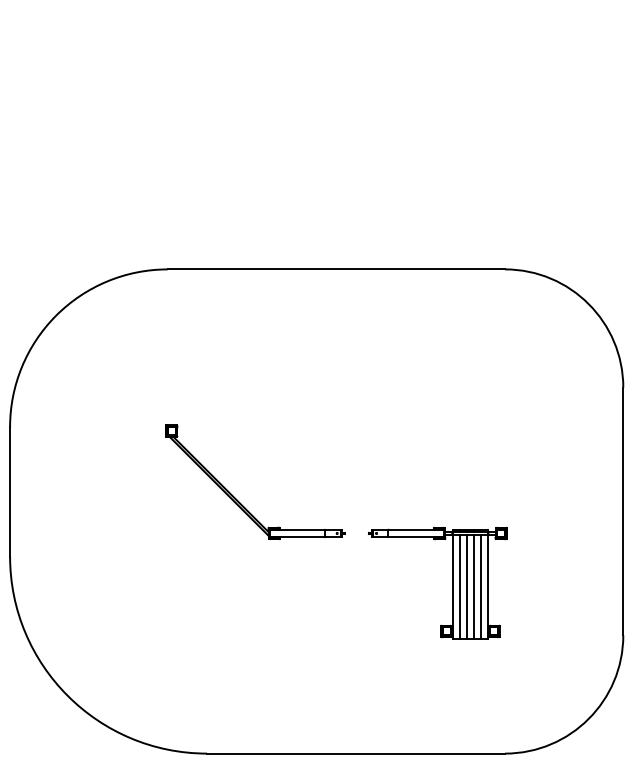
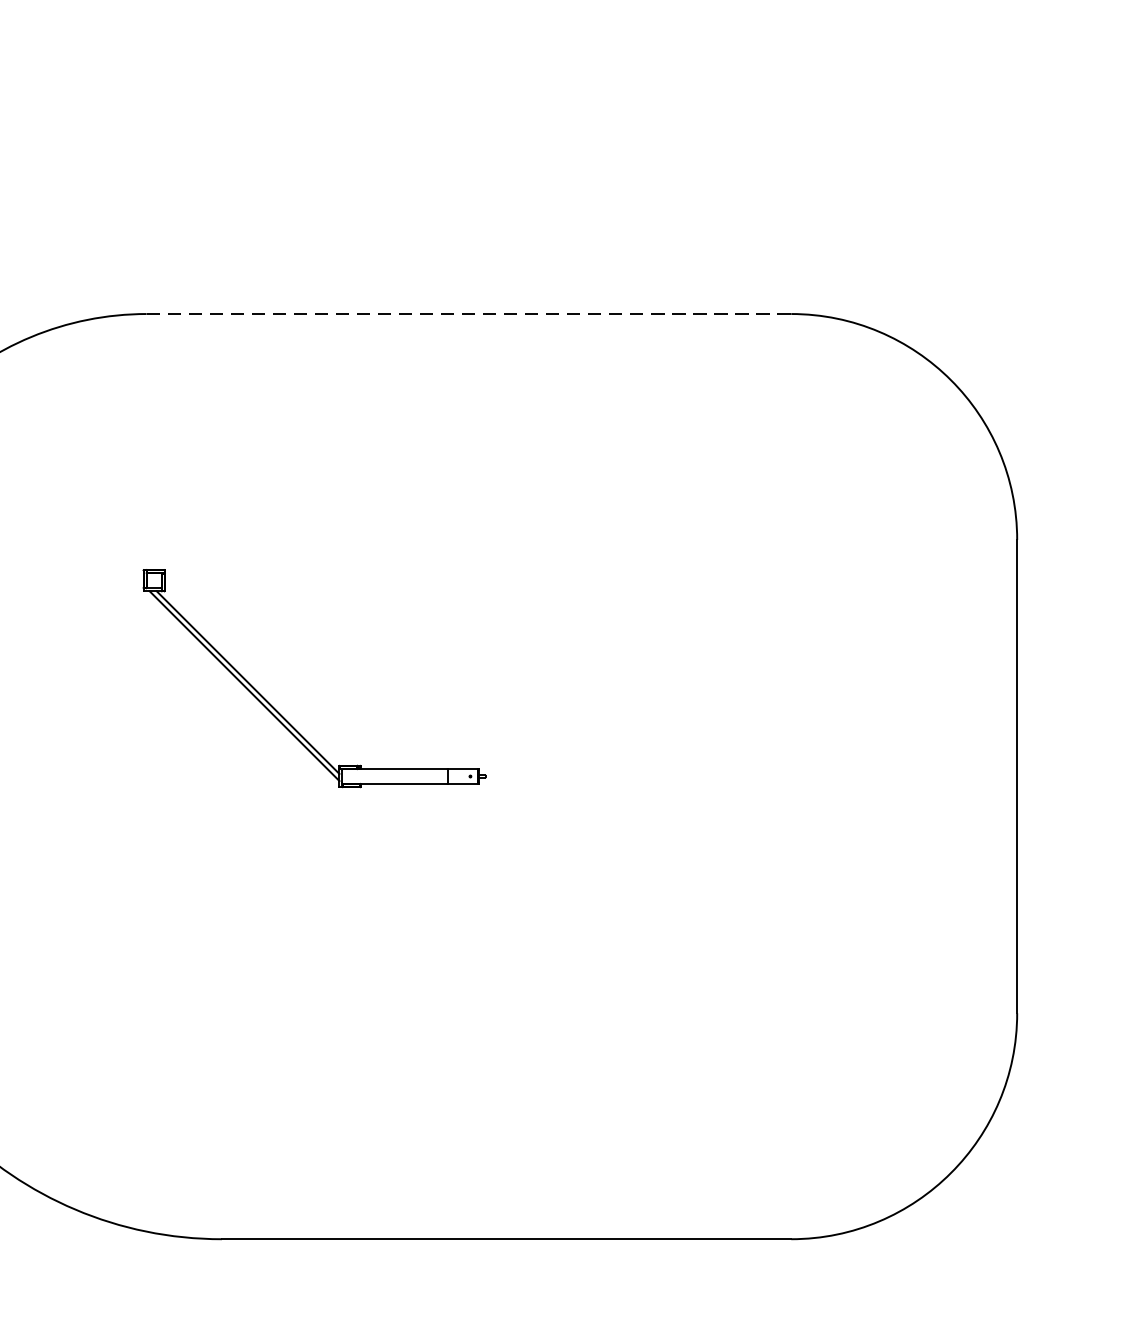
line: (336, 269) -> (469, 314), solid -> dashed
part: (237, 499) -> (279, 711), moved
part: (452, 582) -> (690, 912), removed

